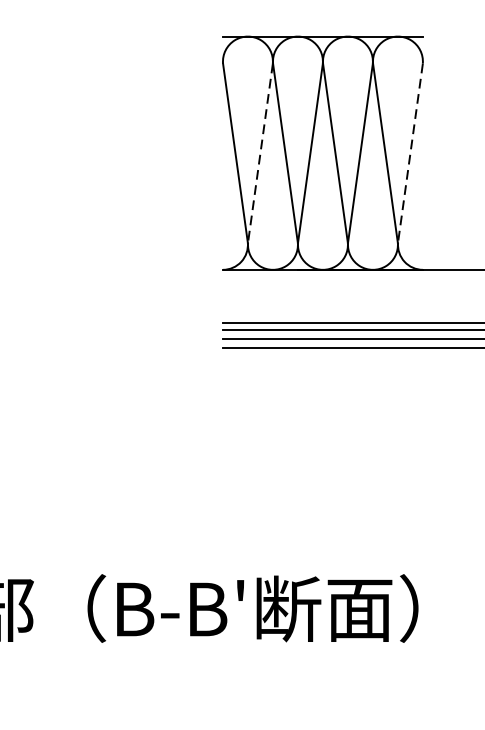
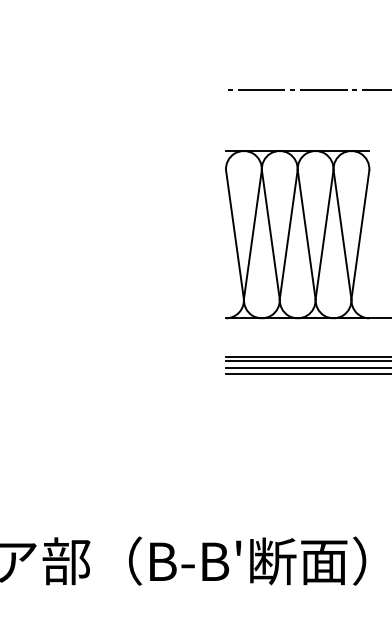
line: (259, 152) -> (252, 234), dashed -> solid
line: (410, 152) -> (360, 234), dashed -> solid

